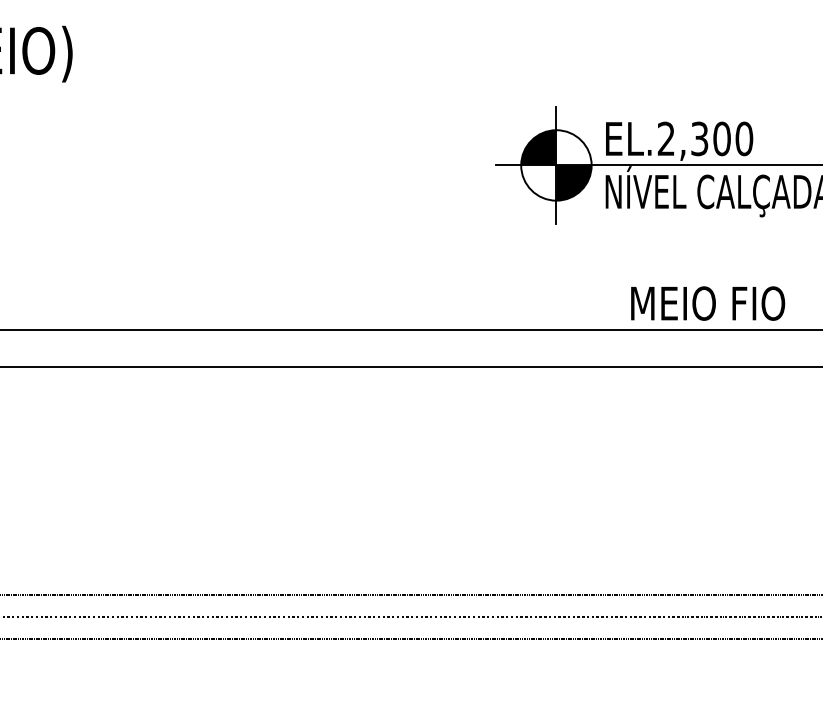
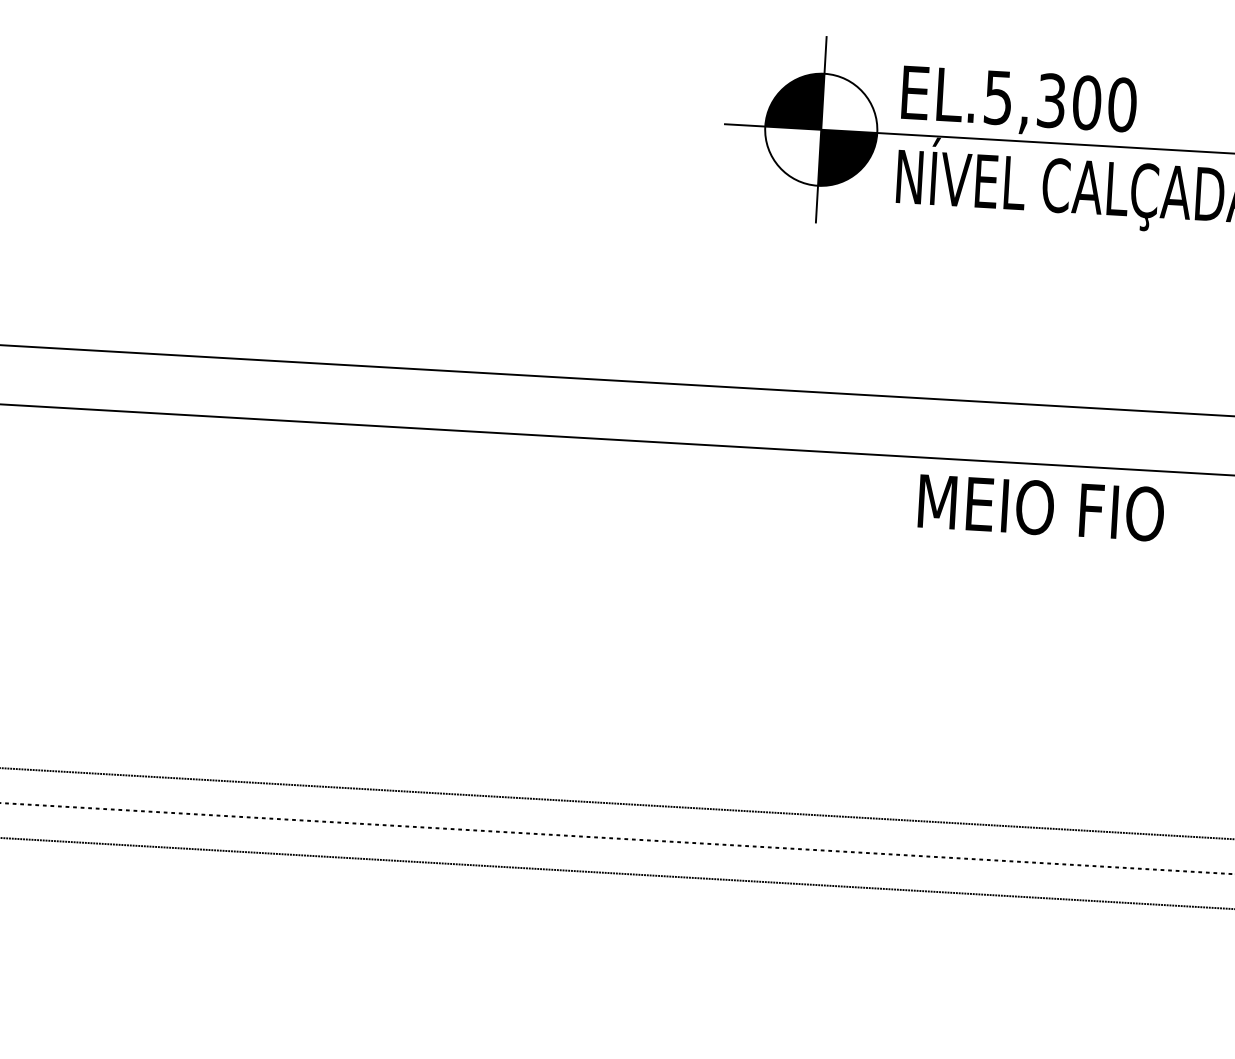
text: (665, 138) -> (997, 96), EL.2,300 -> EL.5,300
text: (708, 303) -> (1042, 507), moved

